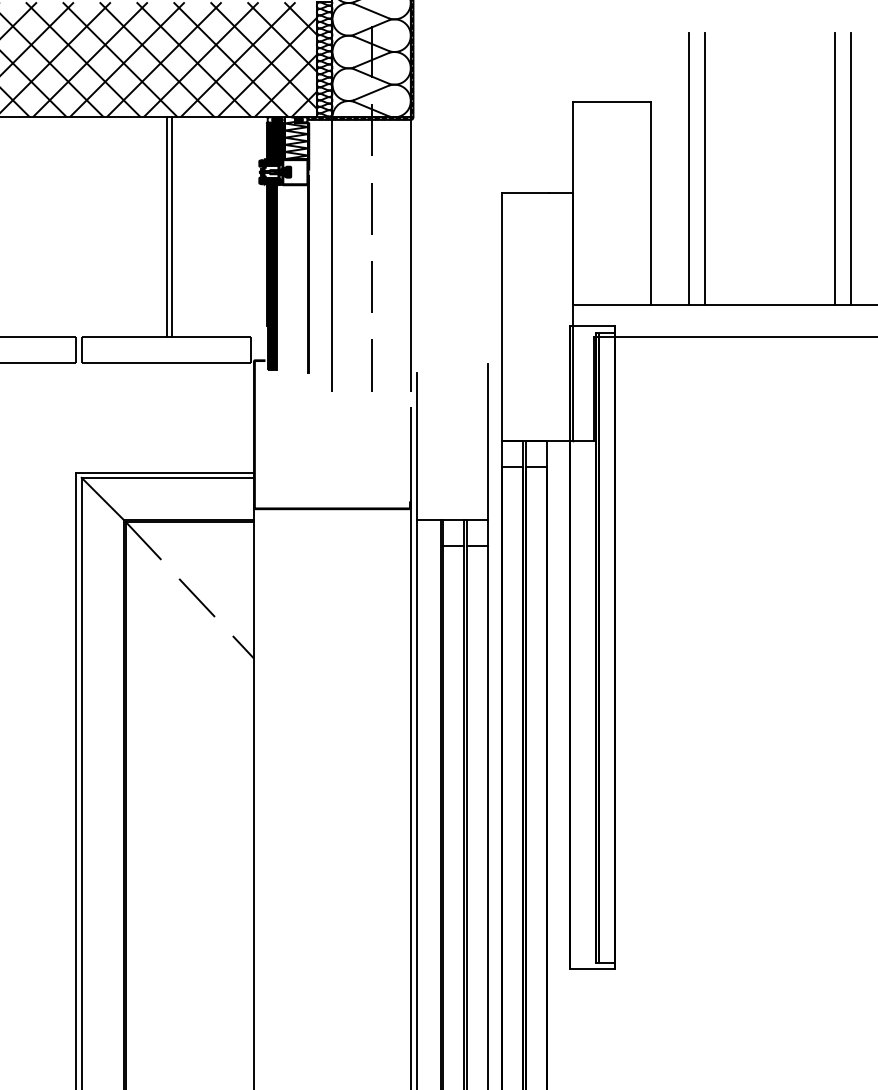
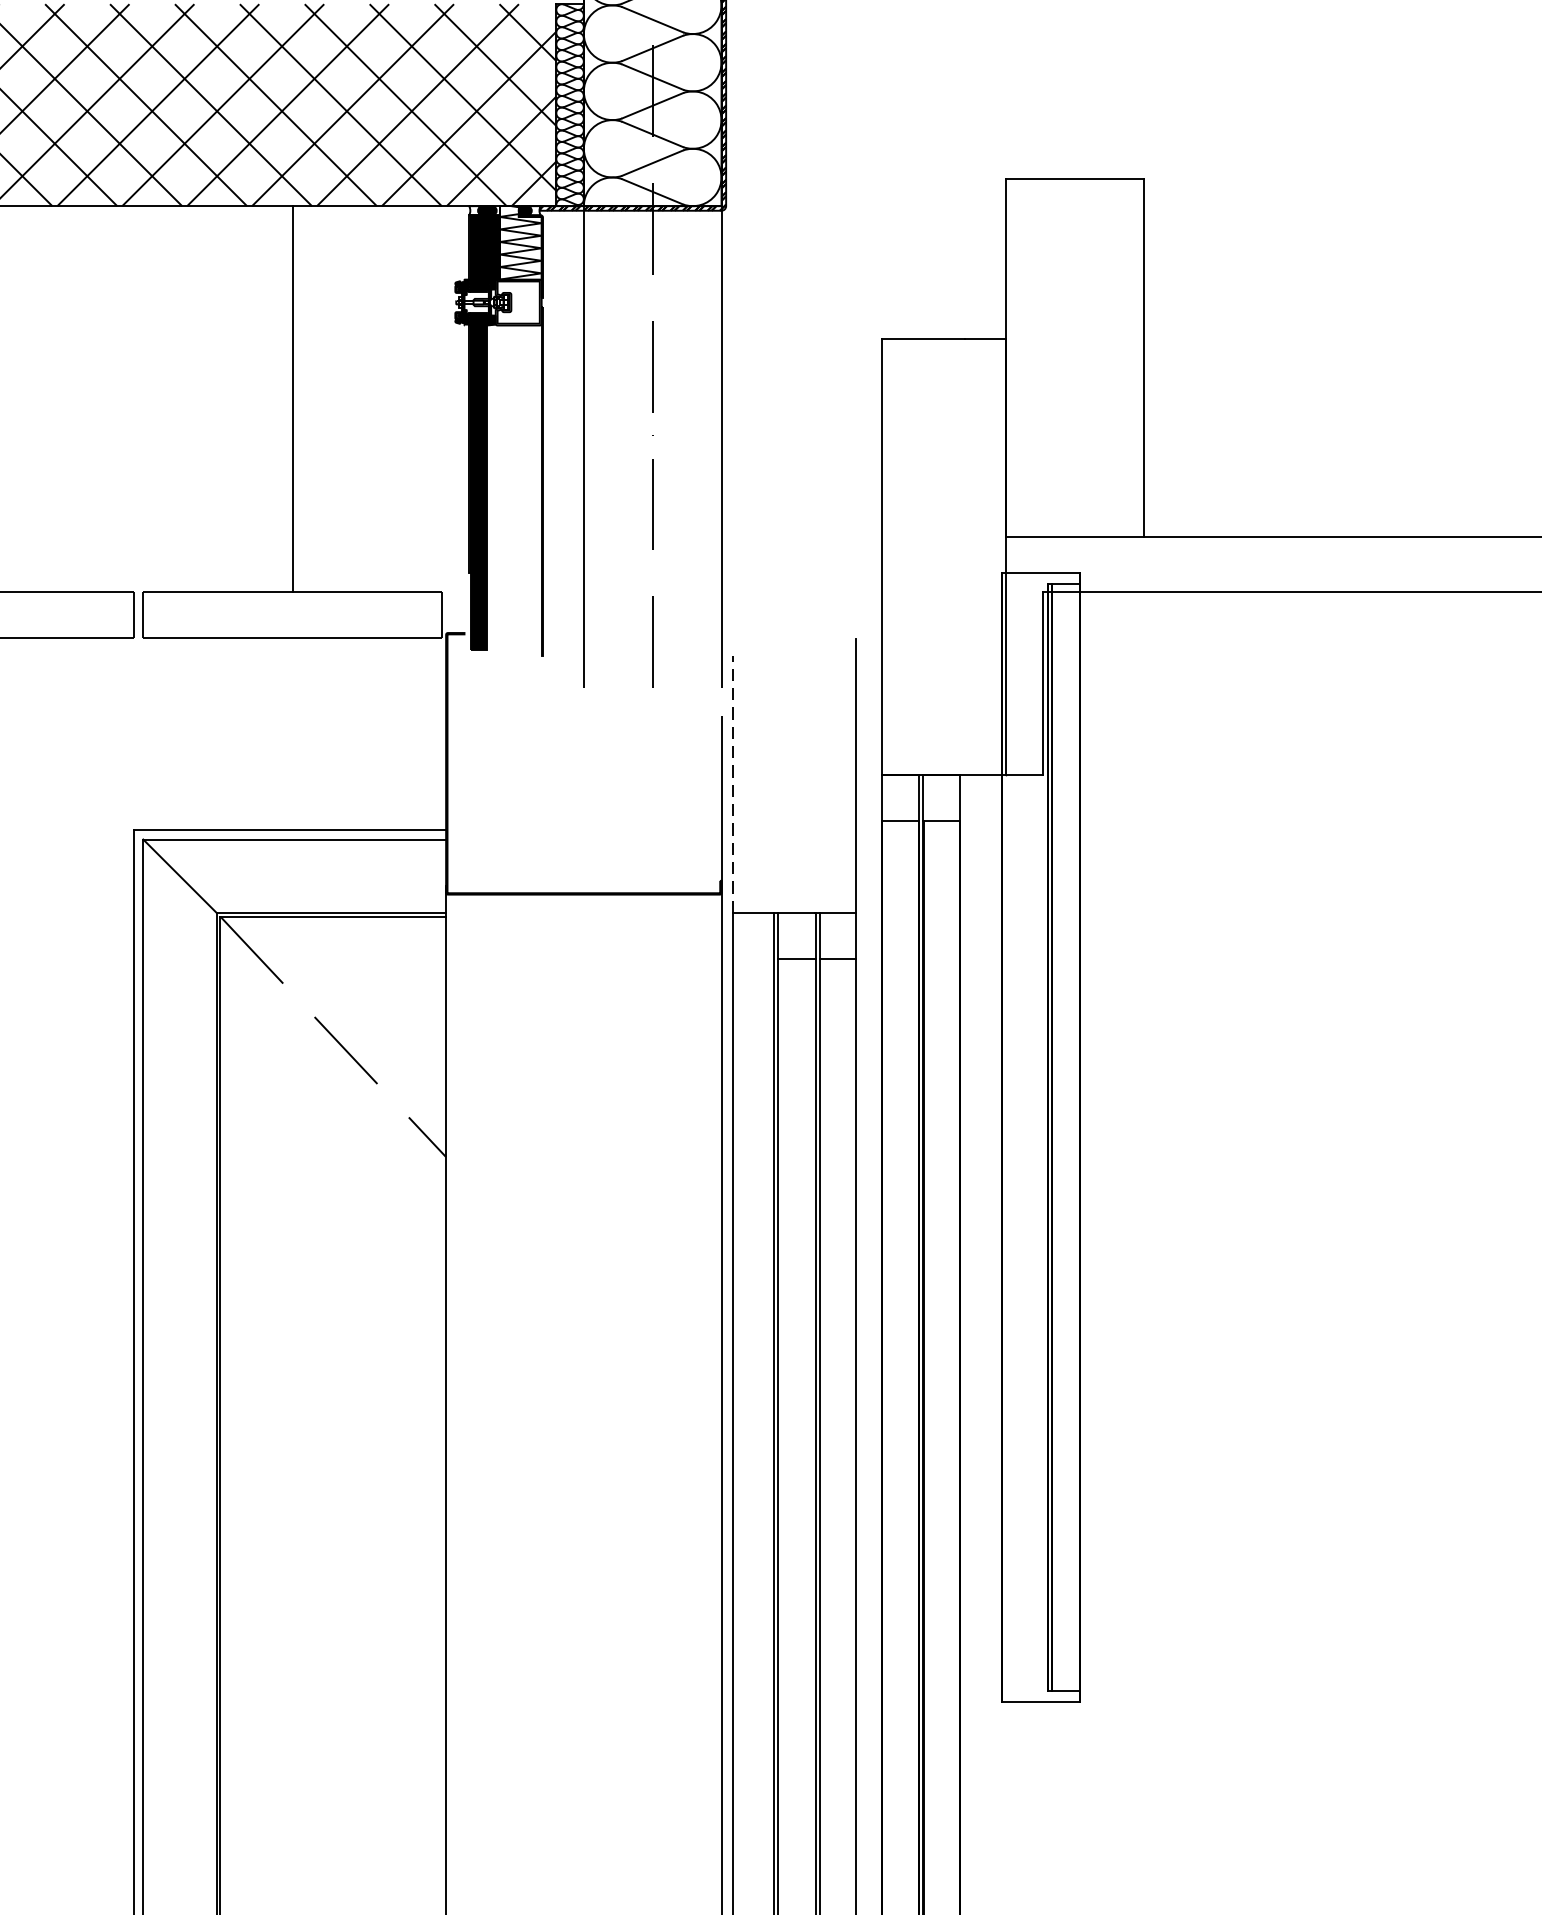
line: (689, 168) -> (1211, 296), removed
line: (705, 168) -> (1239, 296), removed
line: (835, 168) -> (1467, 296), removed
line: (850, 168) -> (1493, 296), removed
line: (172, 226) -> (302, 397), removed
line: (417, 446) -> (733, 784), solid -> dashed

